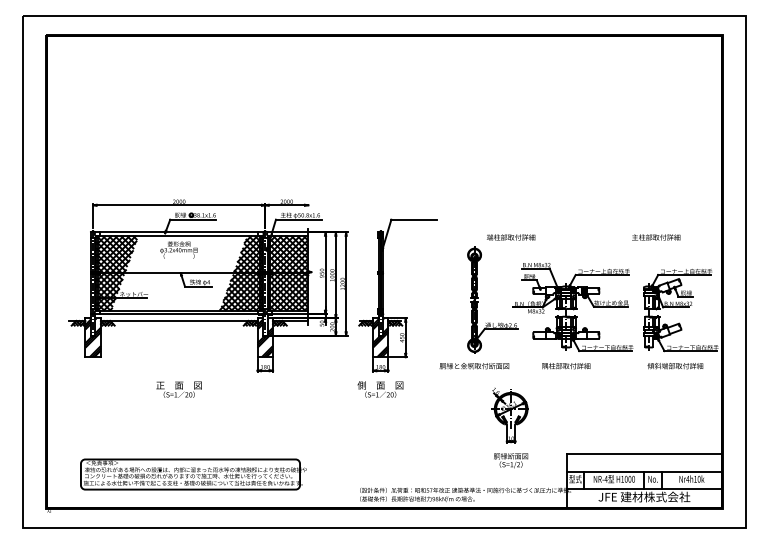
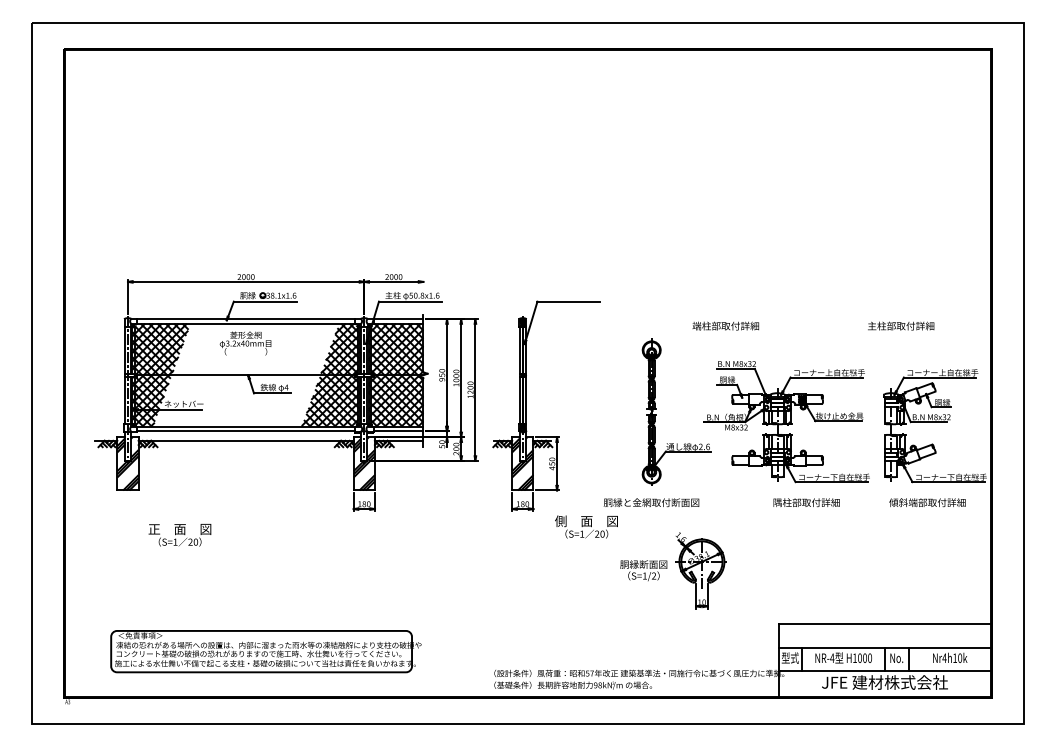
text: (510, 237) -> (725, 325), moved
text: (566, 365) -> (806, 502), moved
text: (178, 389) -> (179, 535), moved
text: (380, 389) -> (586, 526), moved
text: (510, 460) -> (643, 570), moved

